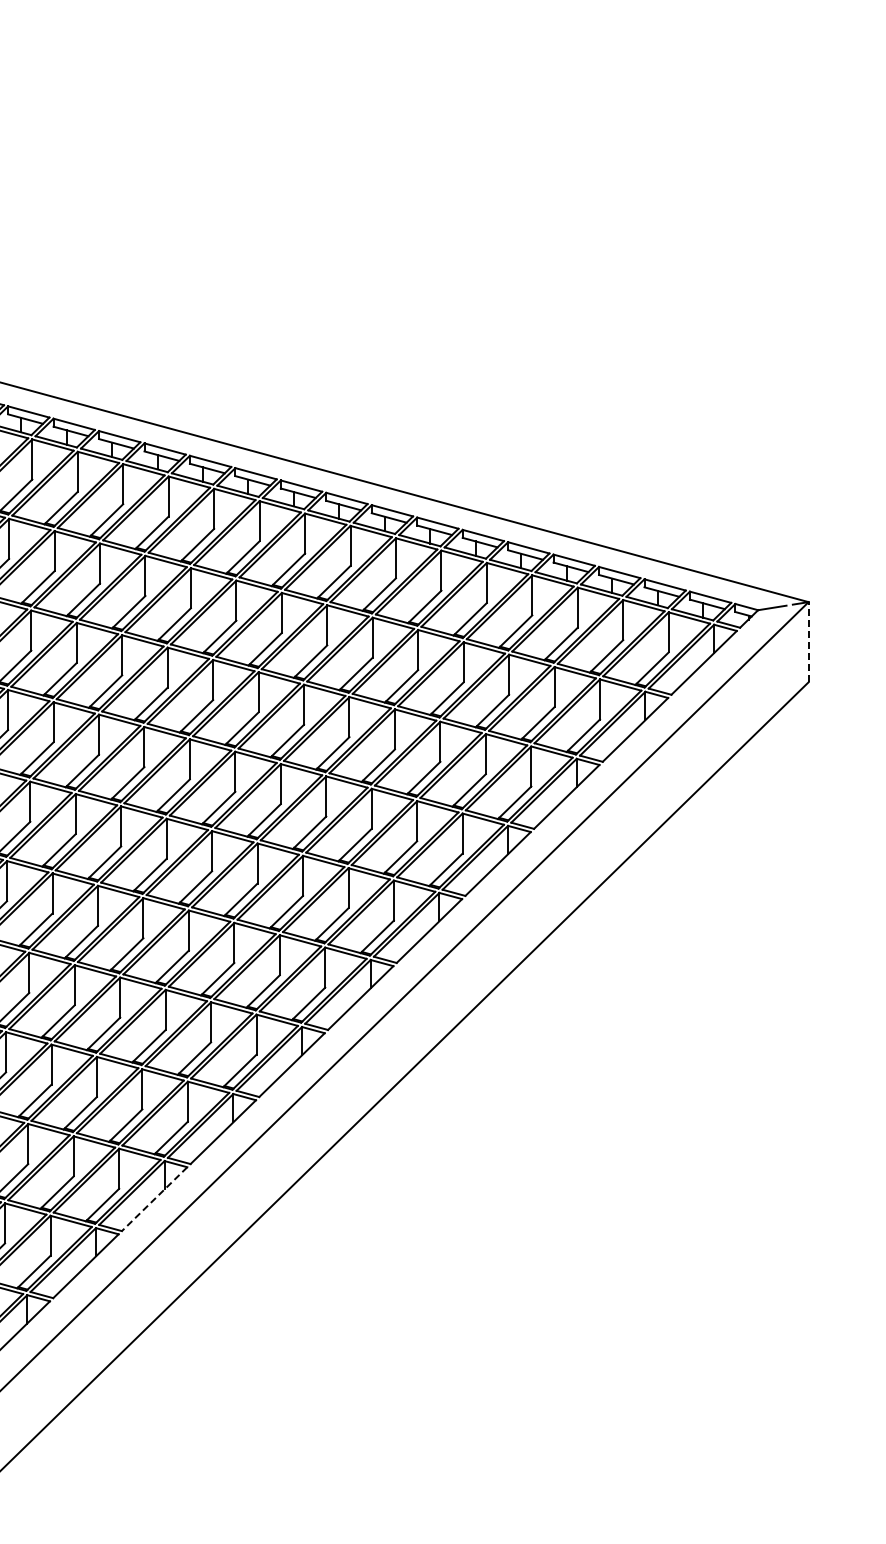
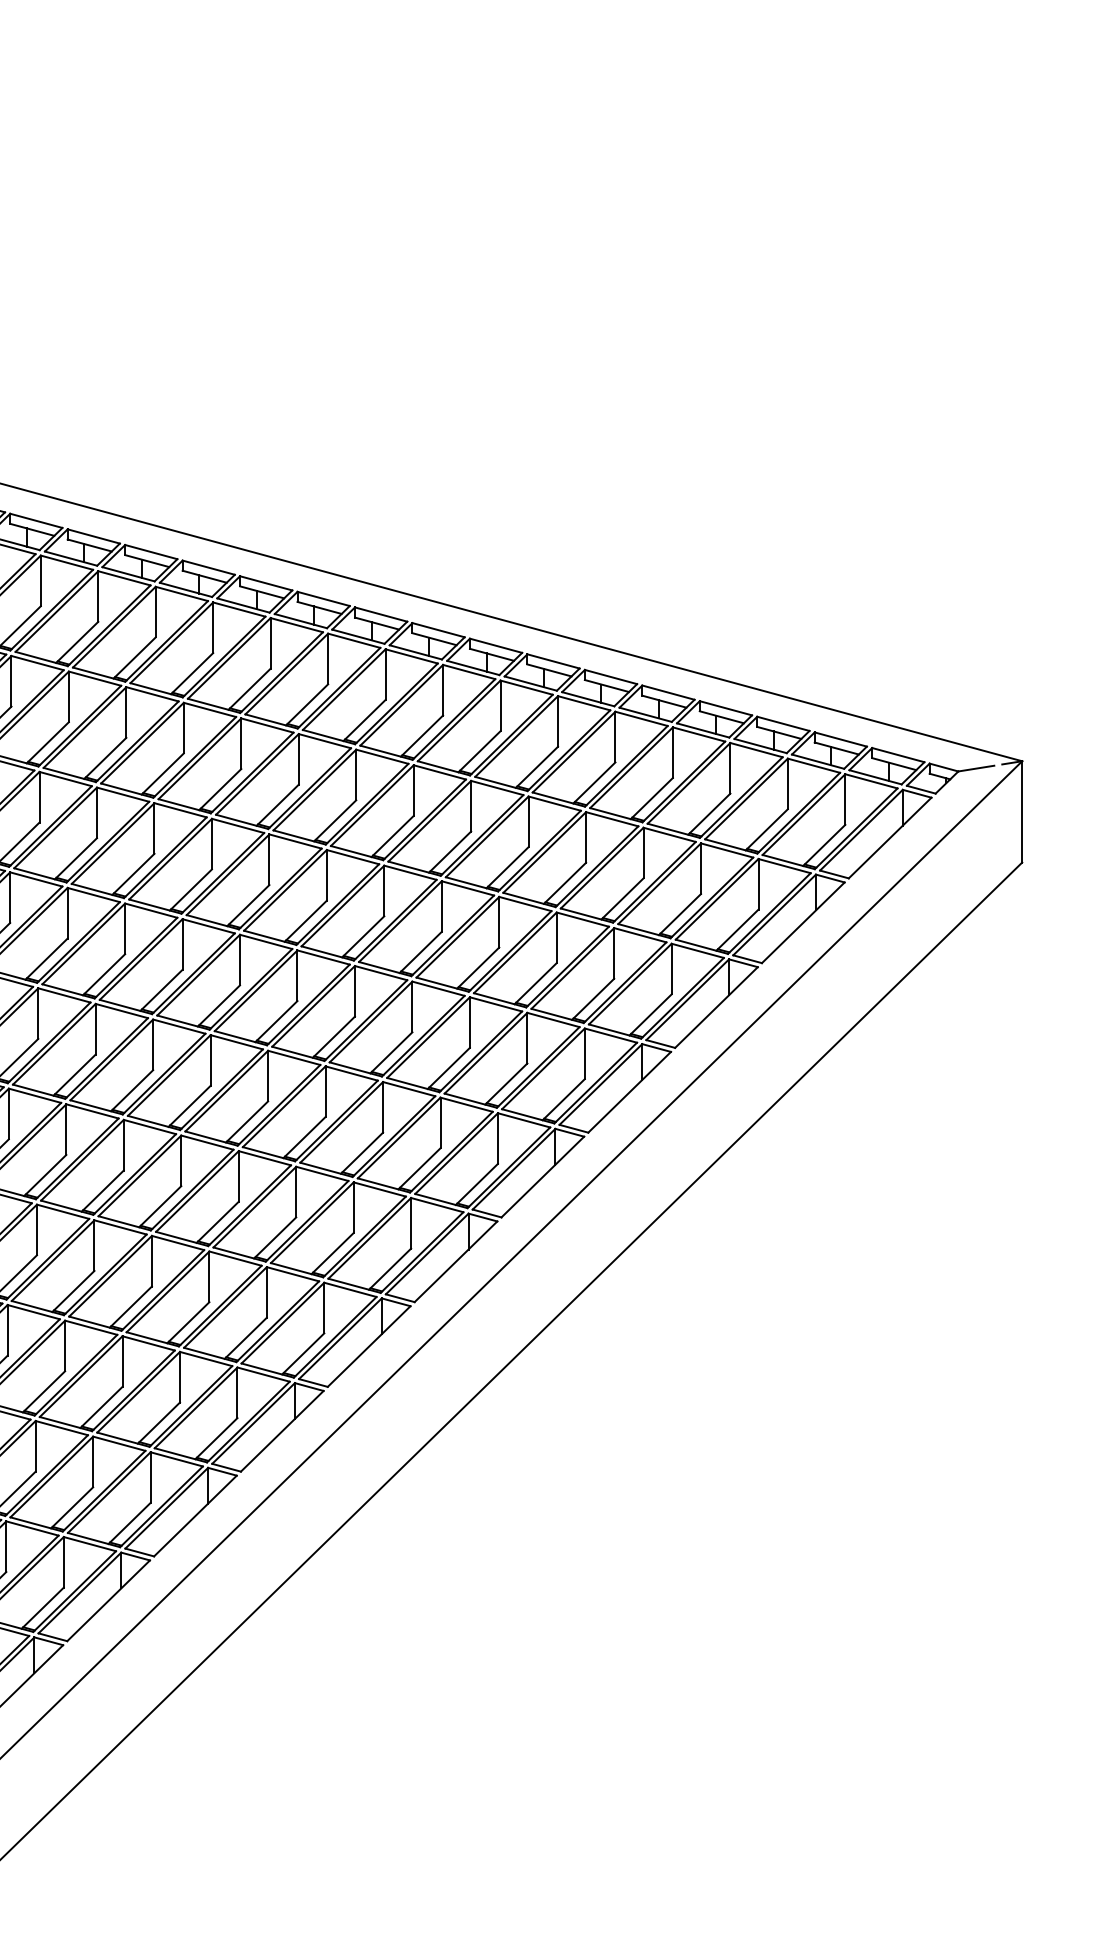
line: (808, 641) -> (1022, 811), dashed -> solid
line: (154, 1199) -> (195, 1516), dashed -> solid

